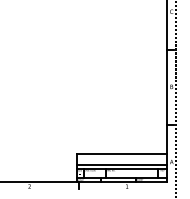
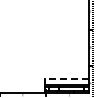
line: (121, 153) -> (66, 79), solid -> dashed

